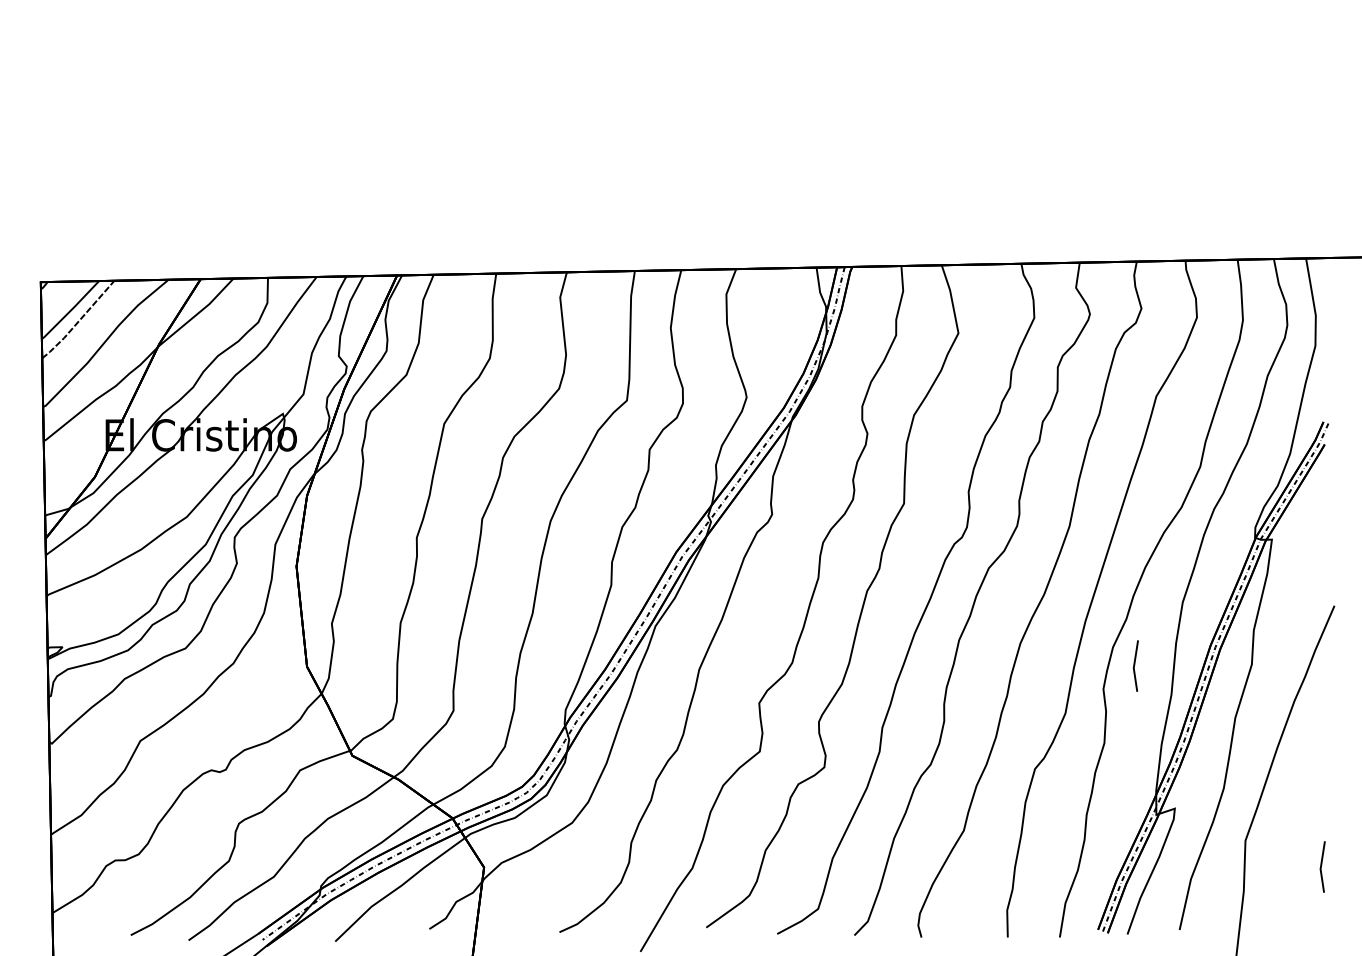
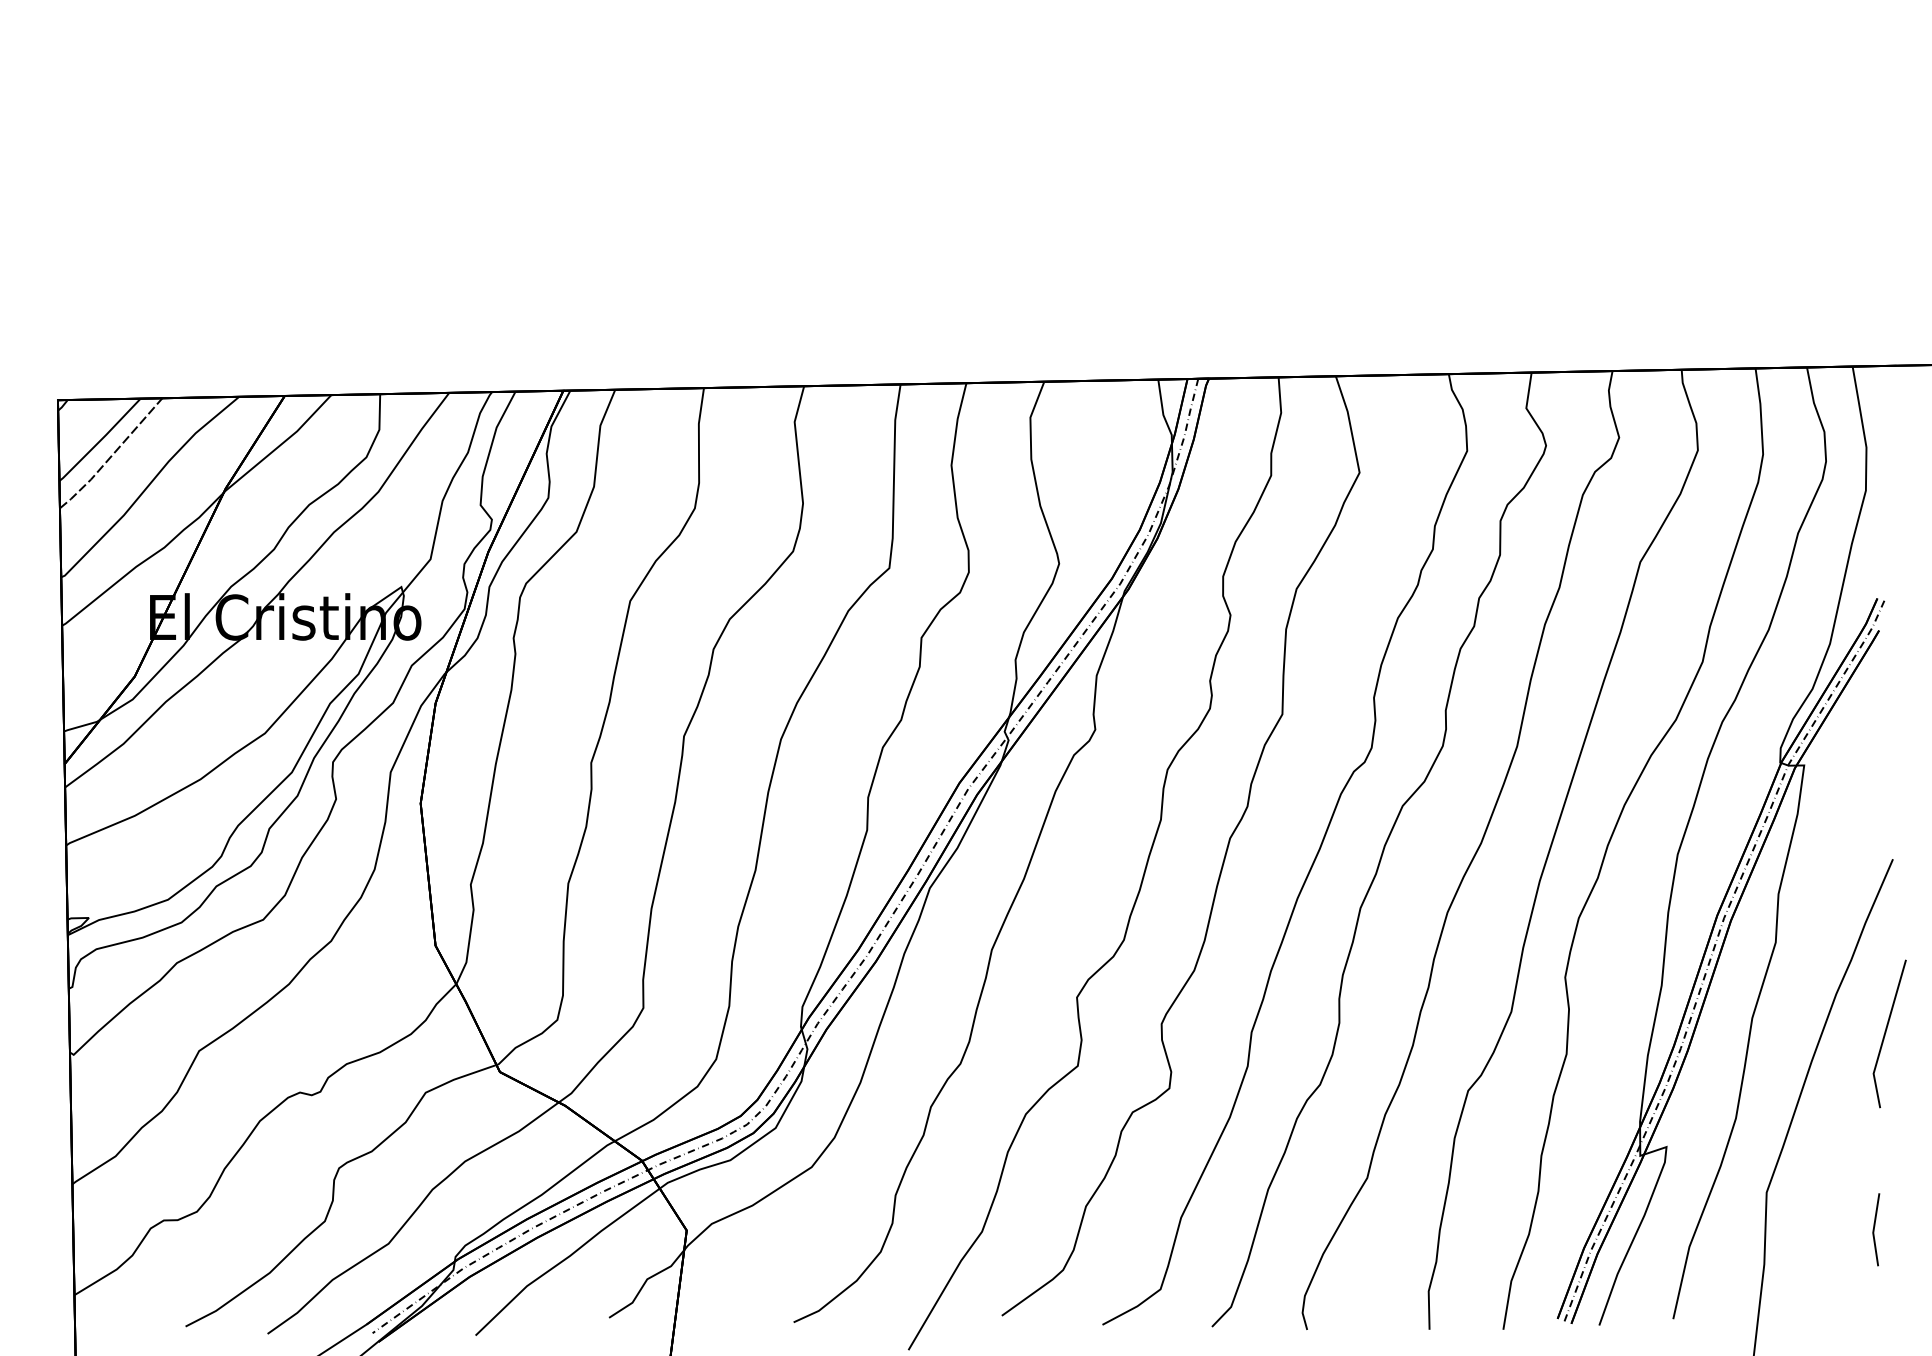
line: (1134, 665) -> (1609, 944), removed
line: (1329, 727) -> (1886, 1032), added

